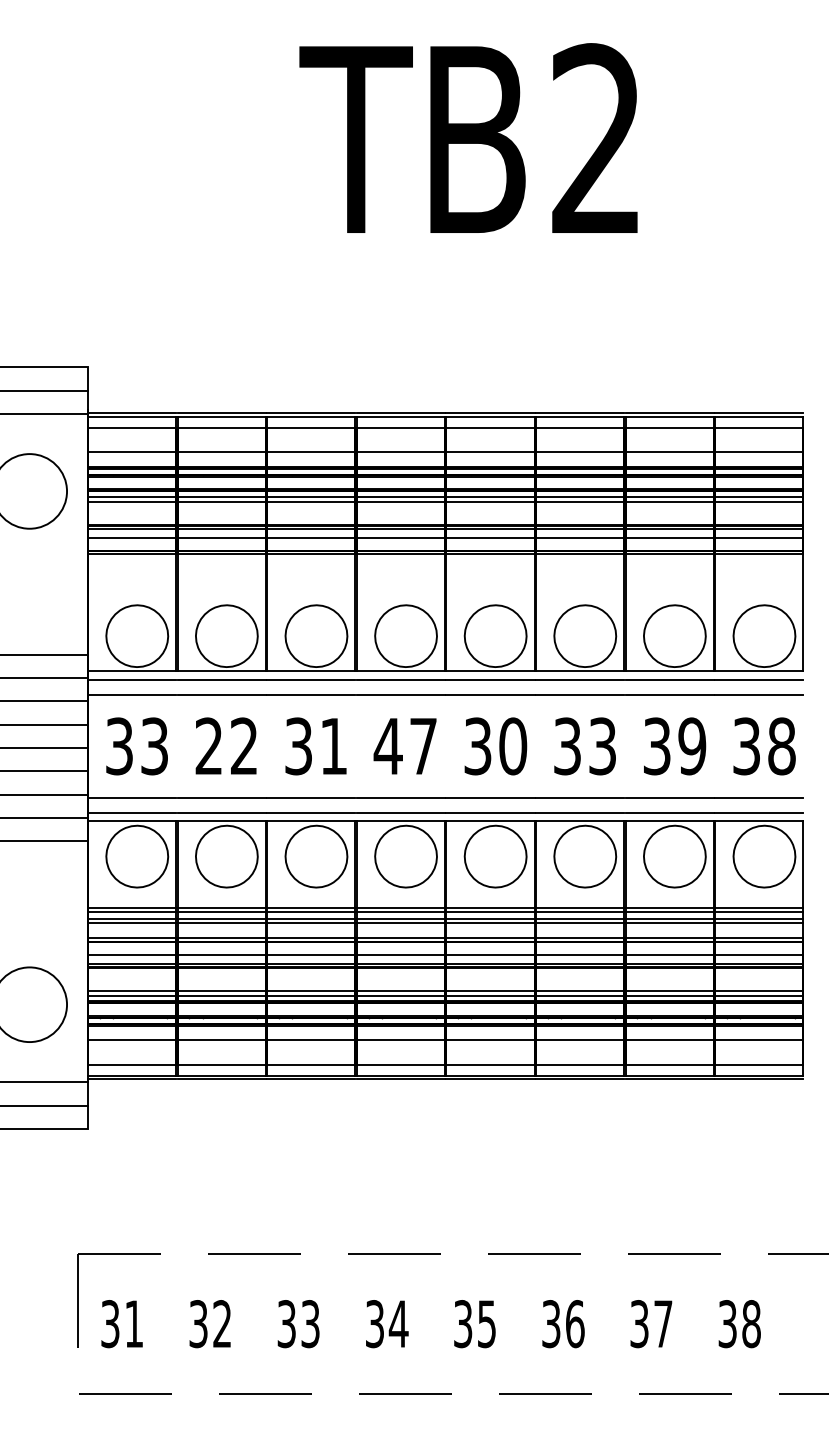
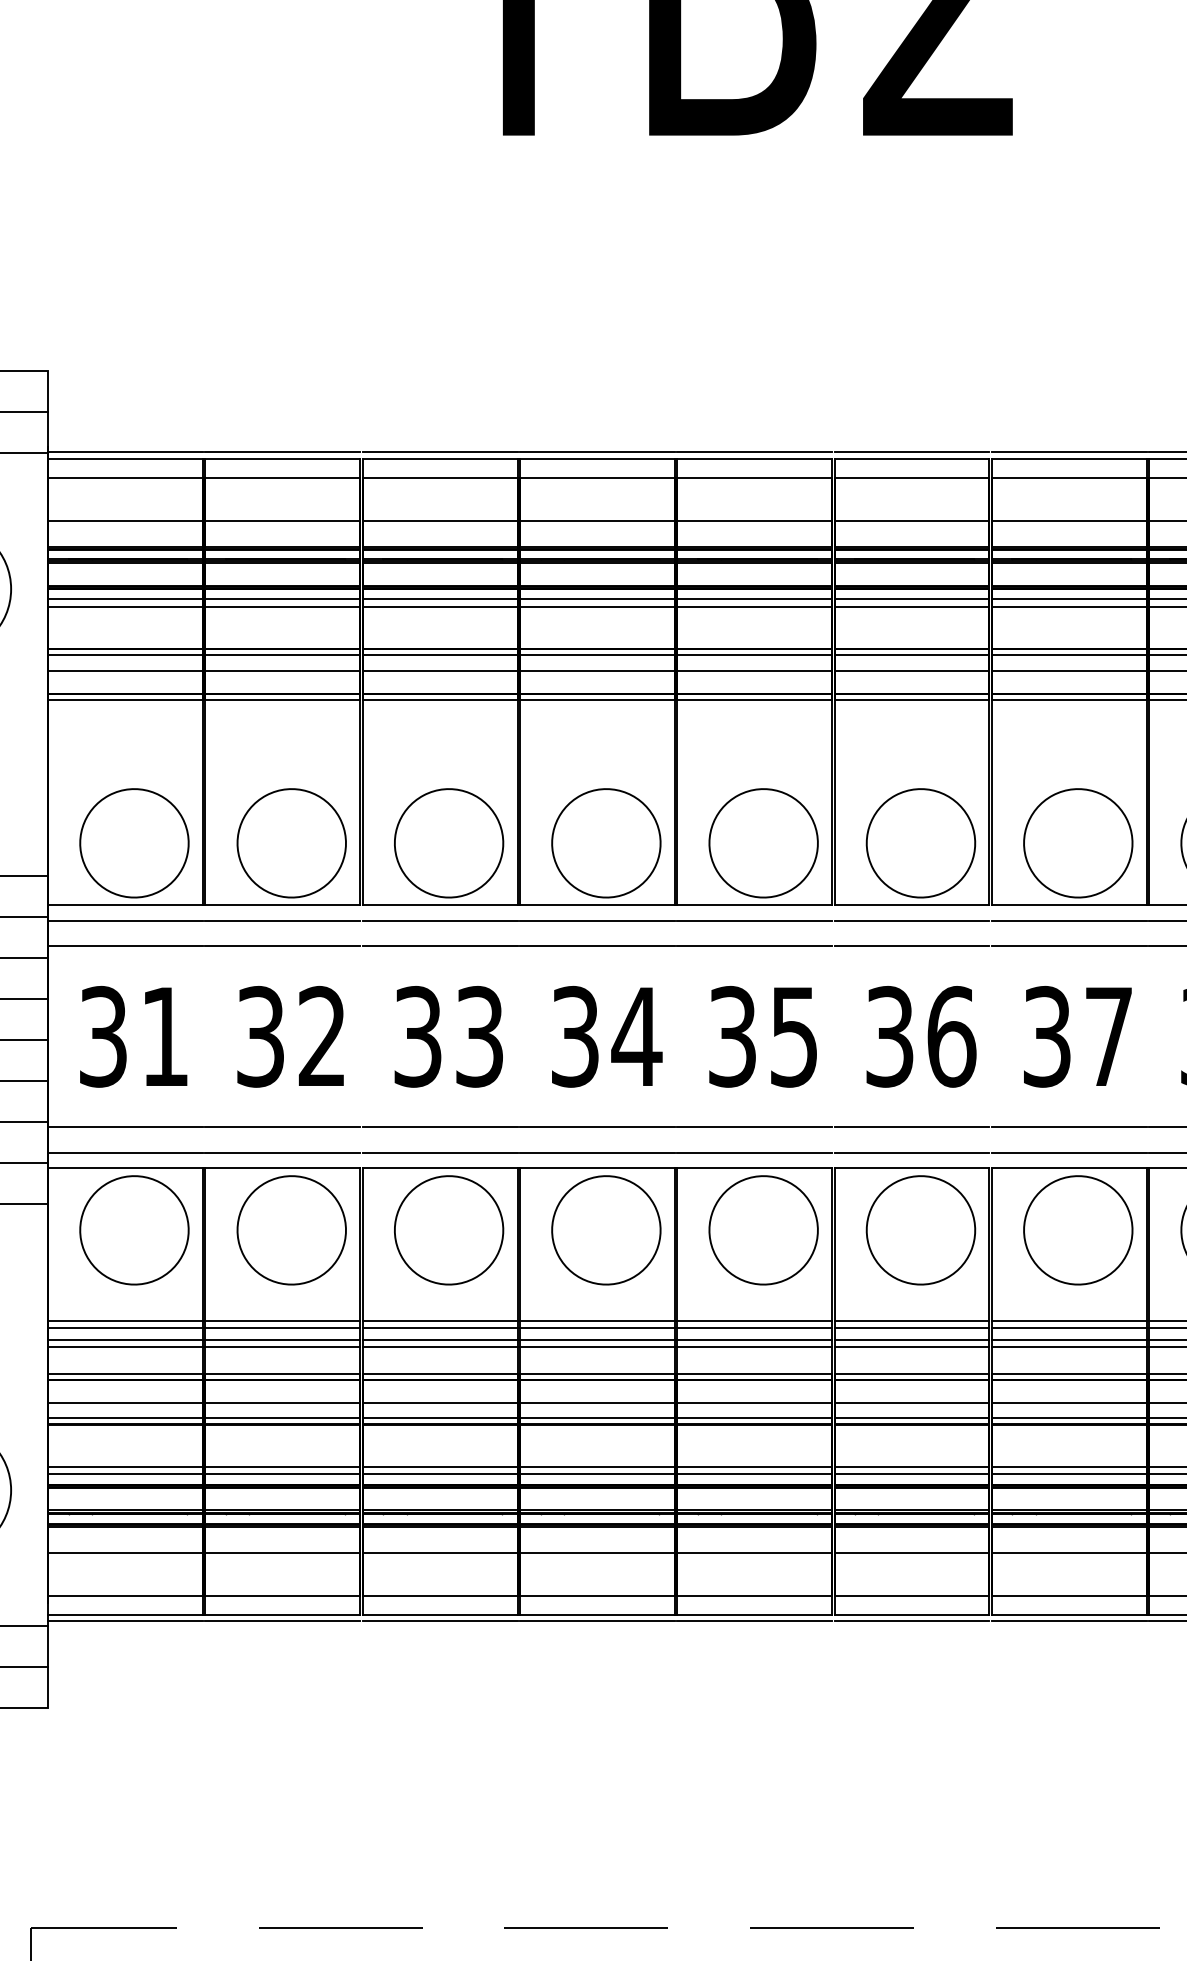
text: (154, 746) -> (164, 1036), 33 -> 31
text: (208, 746) -> (259, 1036), 22 -> 32
text: (333, 746) -> (478, 1036), 31 -> 33
text: (405, 746) -> (605, 1036), 47 -> 34
text: (513, 746) -> (794, 1036), 30 -> 35
text: (602, 746) -> (951, 1036), 33 -> 36
text: (692, 746) -> (1109, 1036), 39 -> 37

